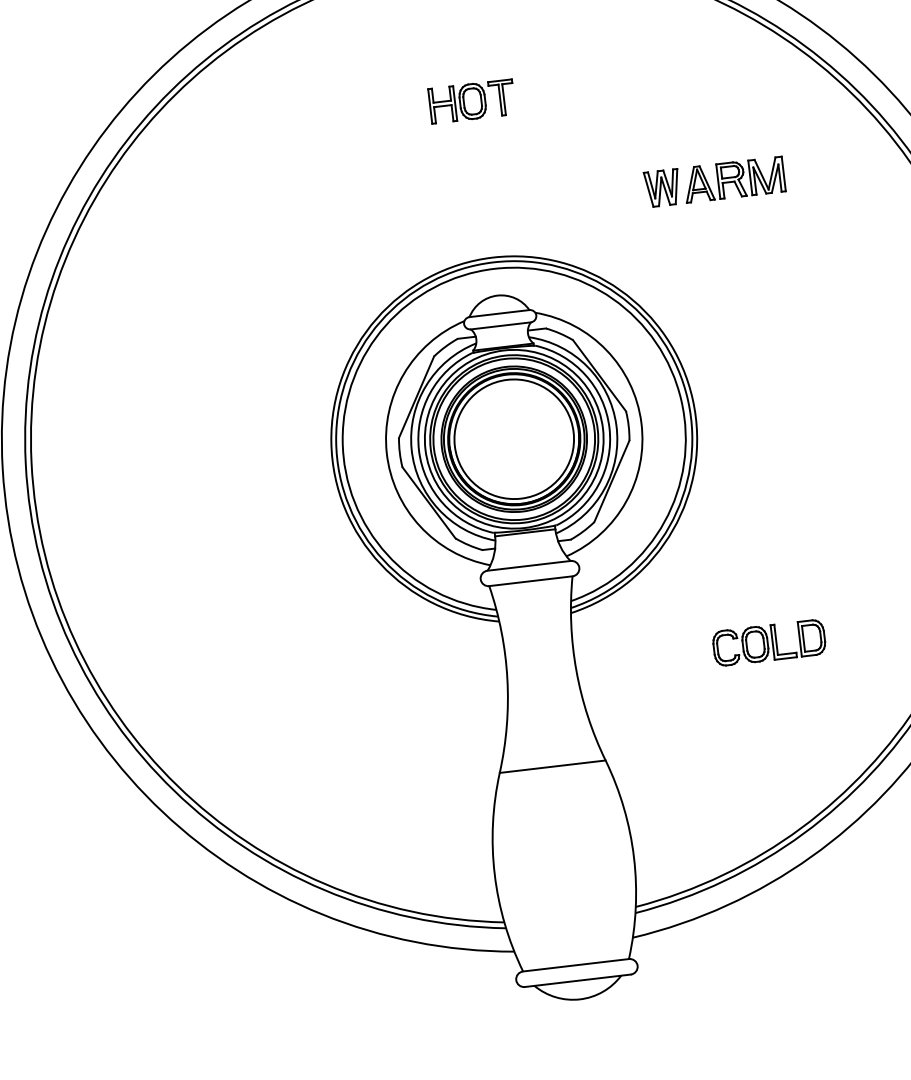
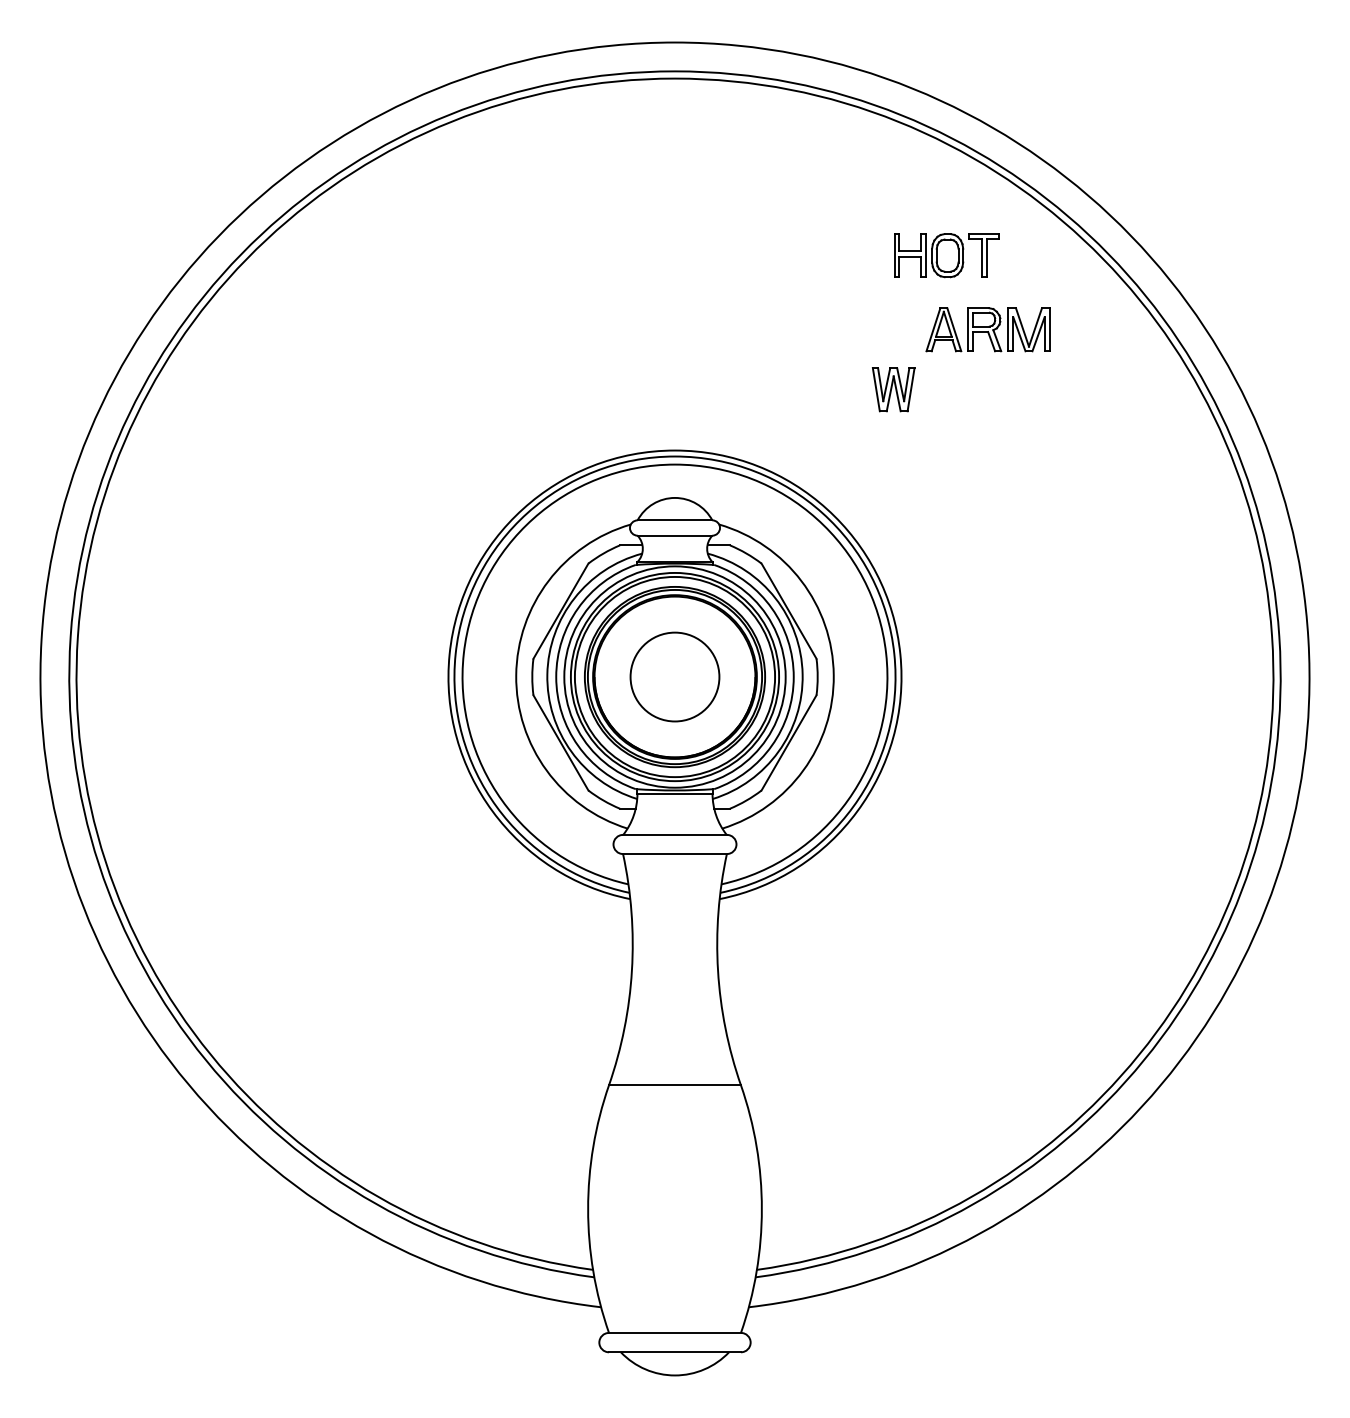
part: (471, 101) -> (946, 255), moved
part: (733, 179) -> (987, 329), moved
circle: (513, 439) -> (674, 677), size x0.6
part: (768, 642) -> (958, 963), removed

